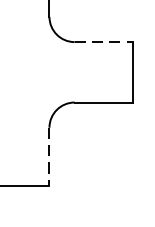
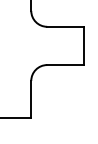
line: (105, 41) -> (66, 26), dashed -> solid
line: (49, 156) -> (31, 99), dashed -> solid

